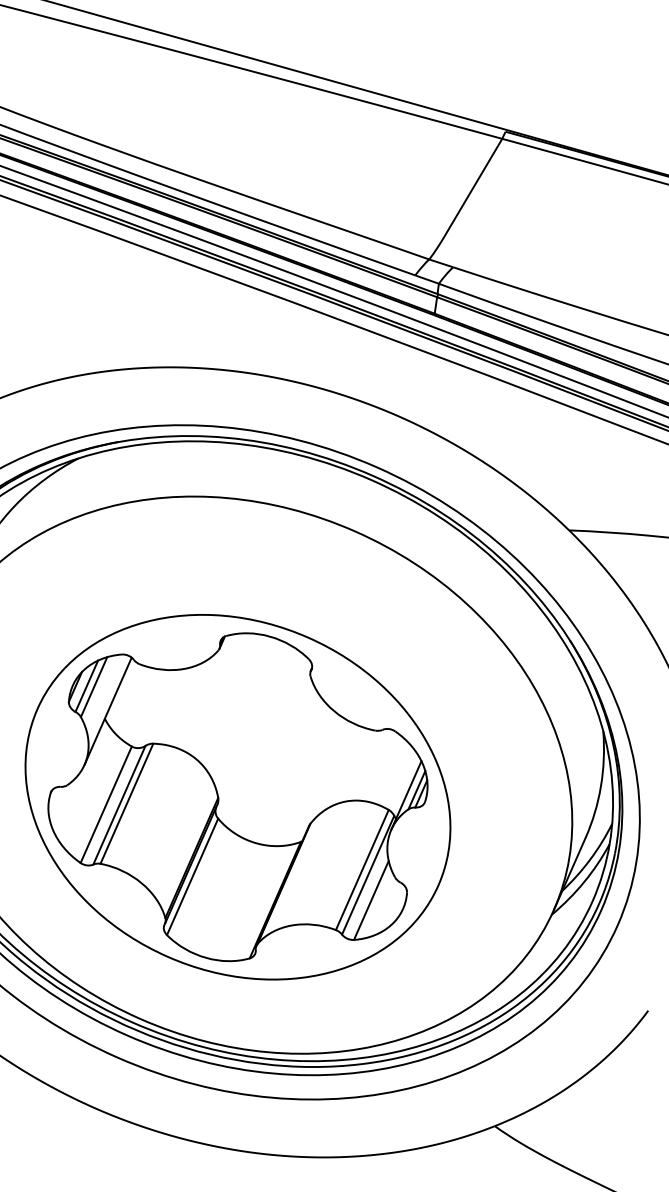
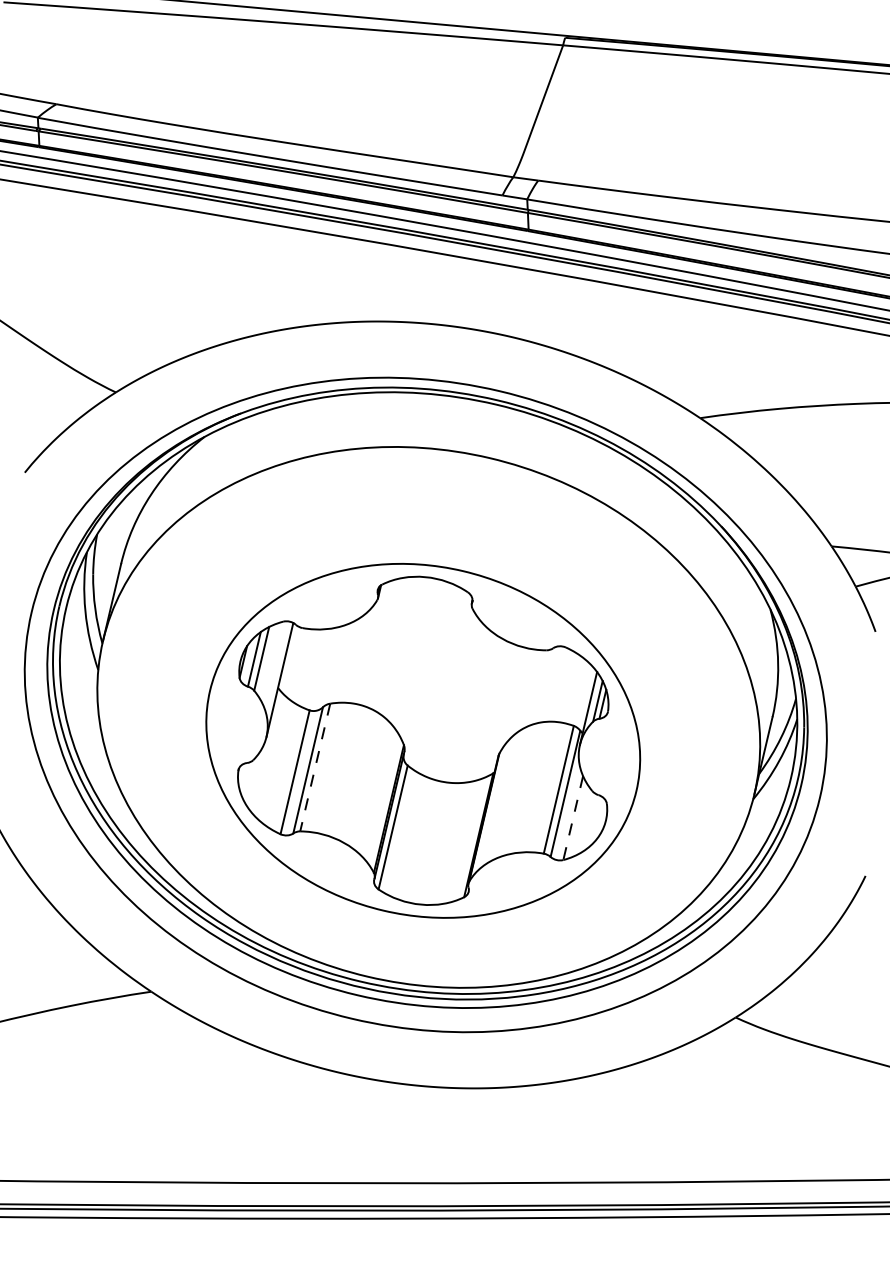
line: (127, 803) -> (315, 767), solid -> dashed
line: (371, 900) -> (573, 818), solid -> dashed

